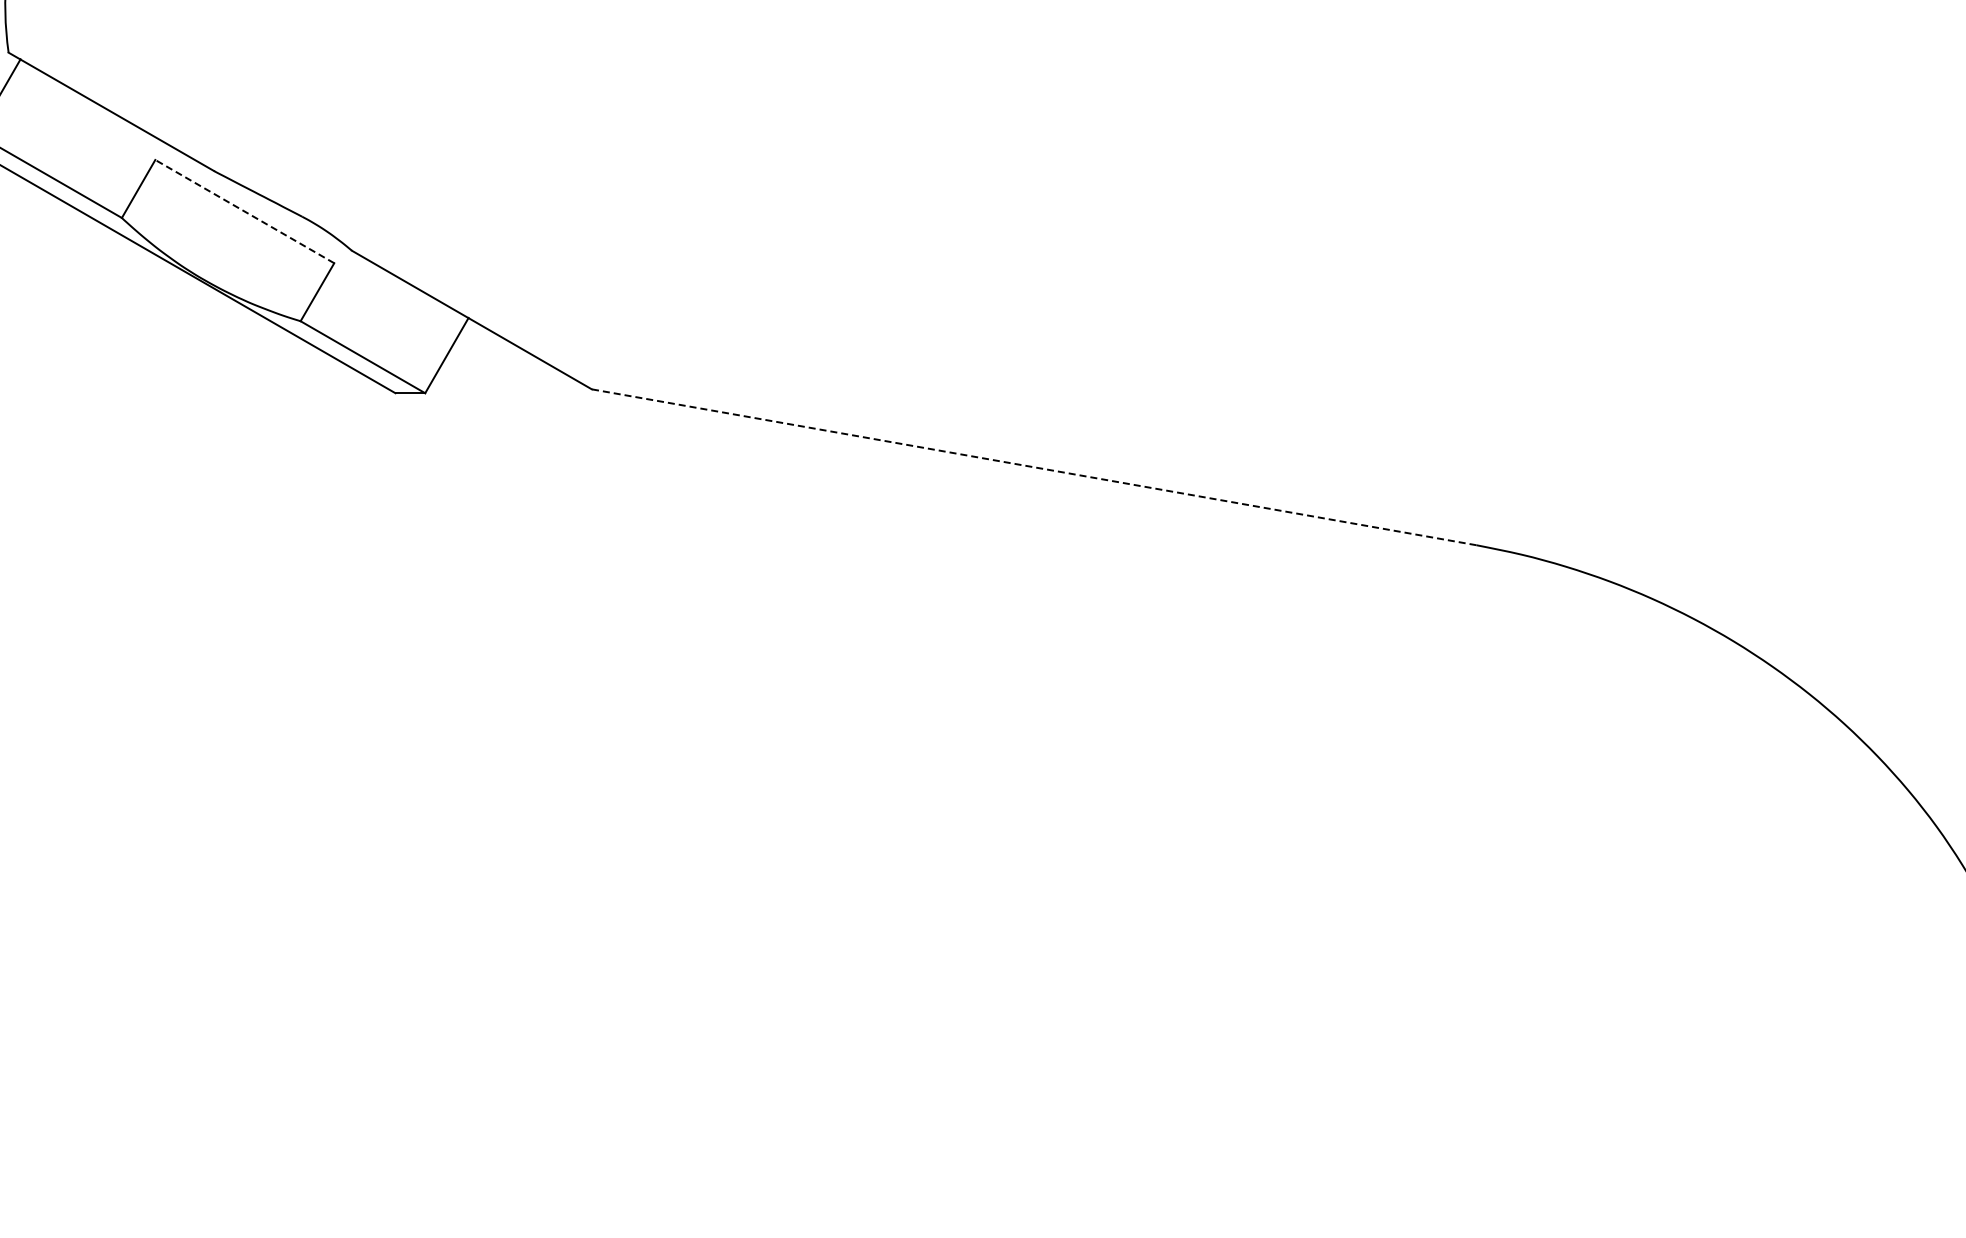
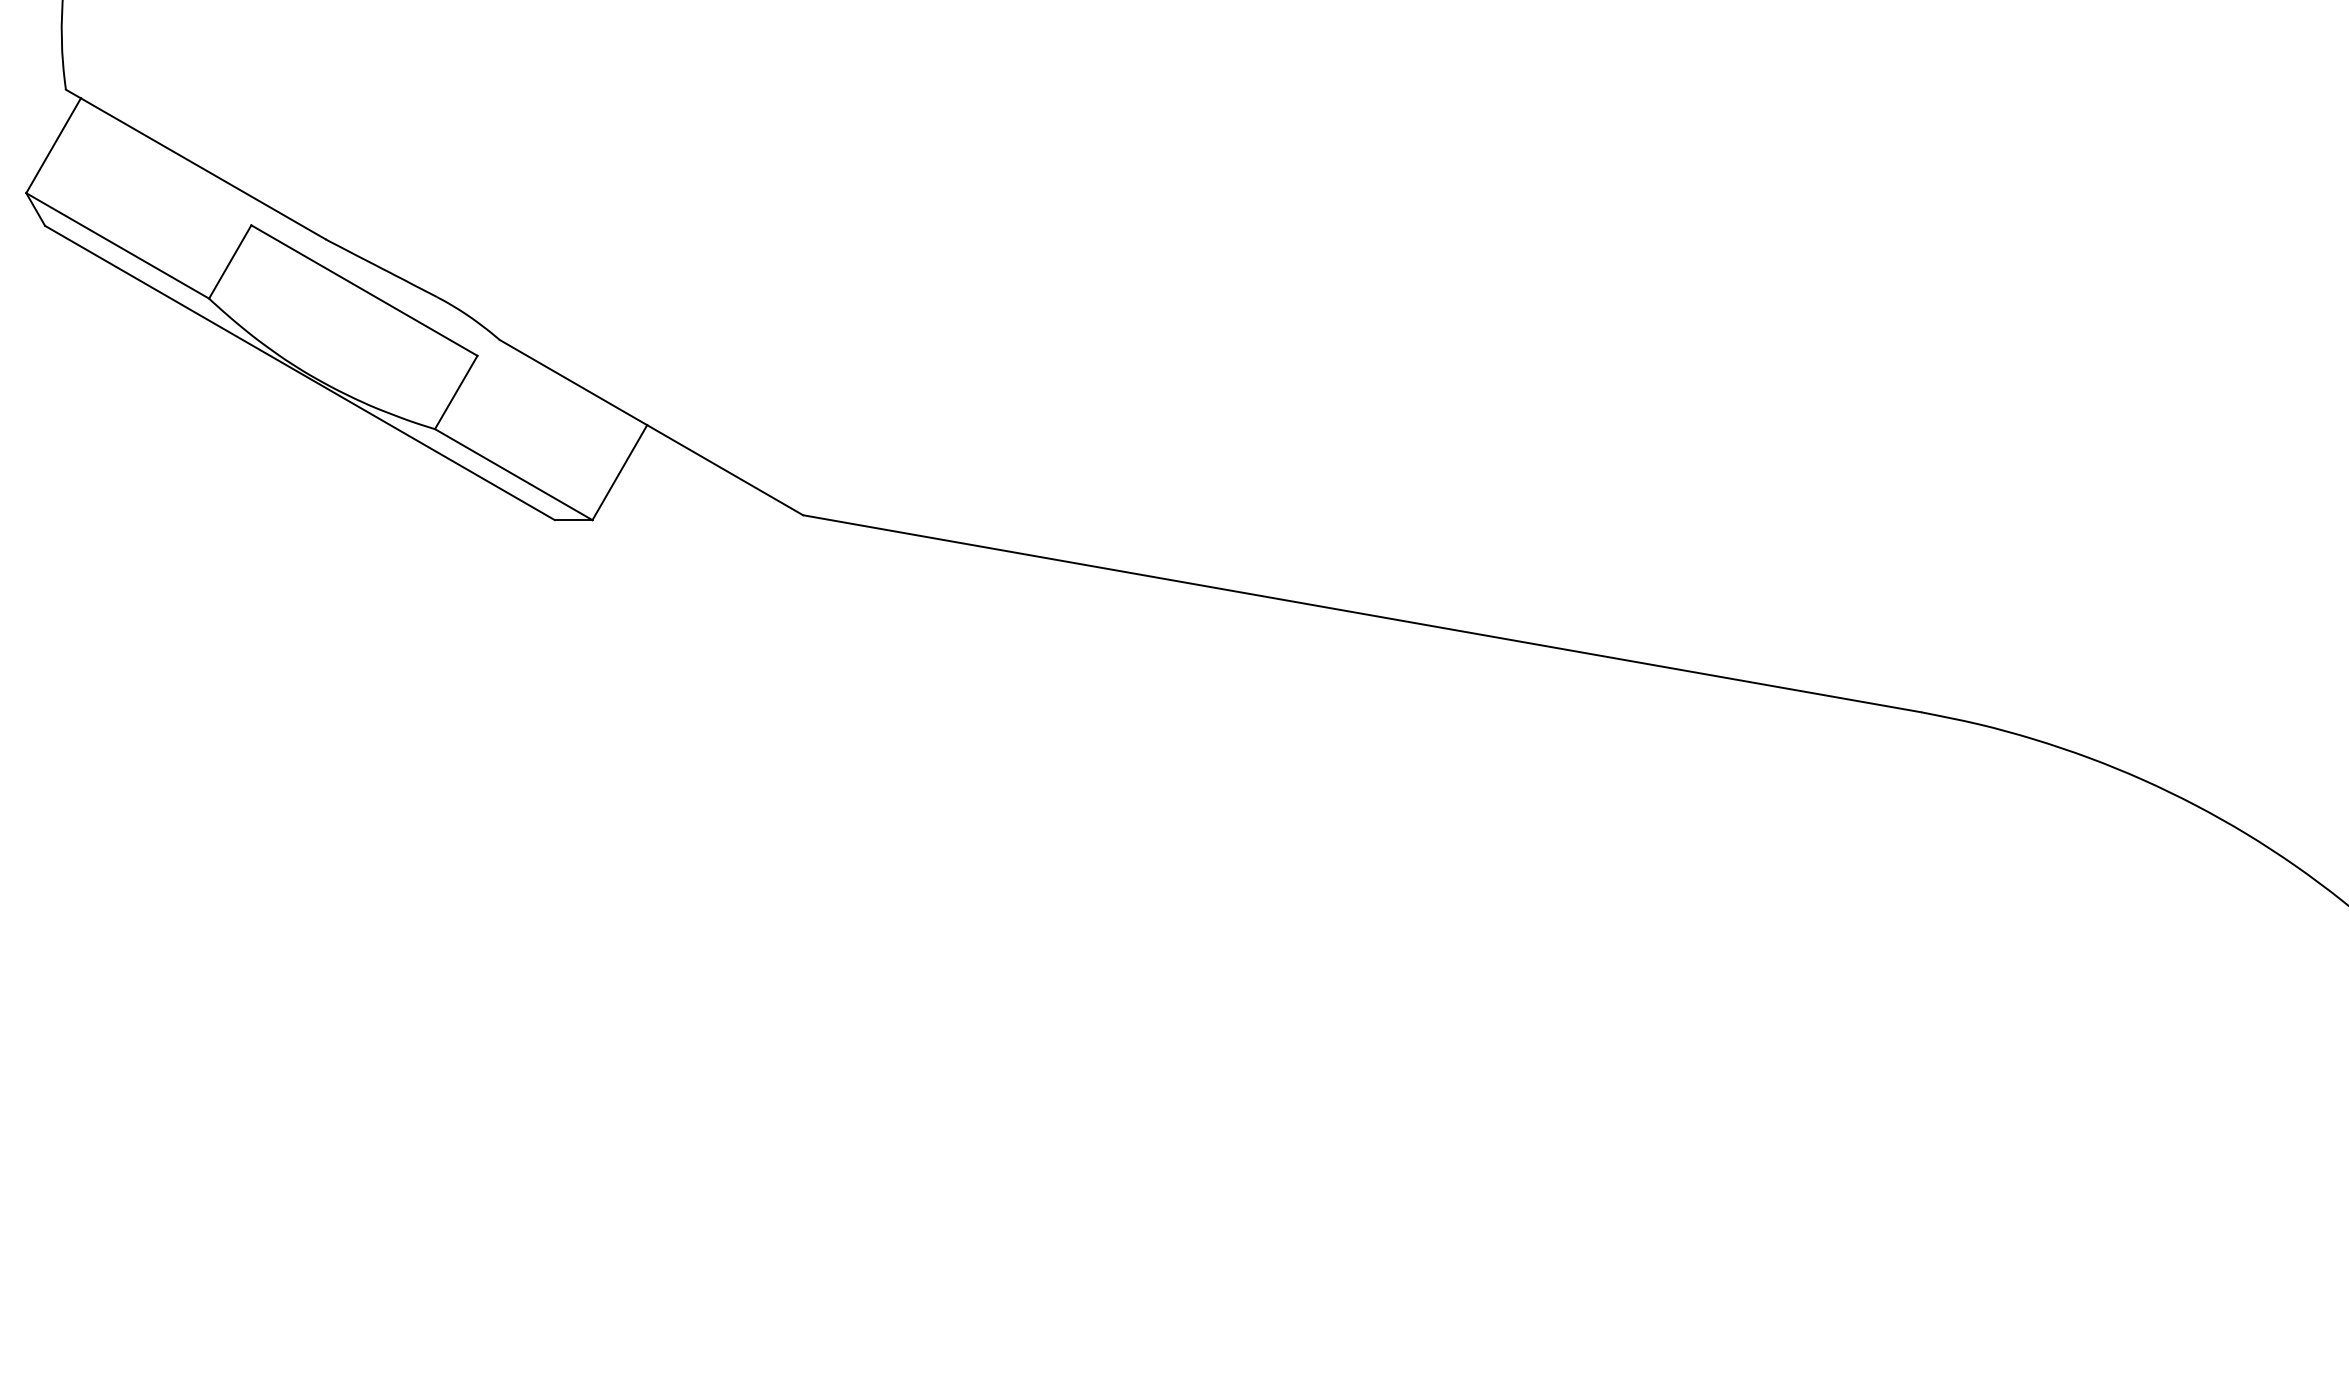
line: (244, 211) -> (364, 290), dashed -> solid
line: (1033, 467) -> (1361, 613), dashed -> solid

